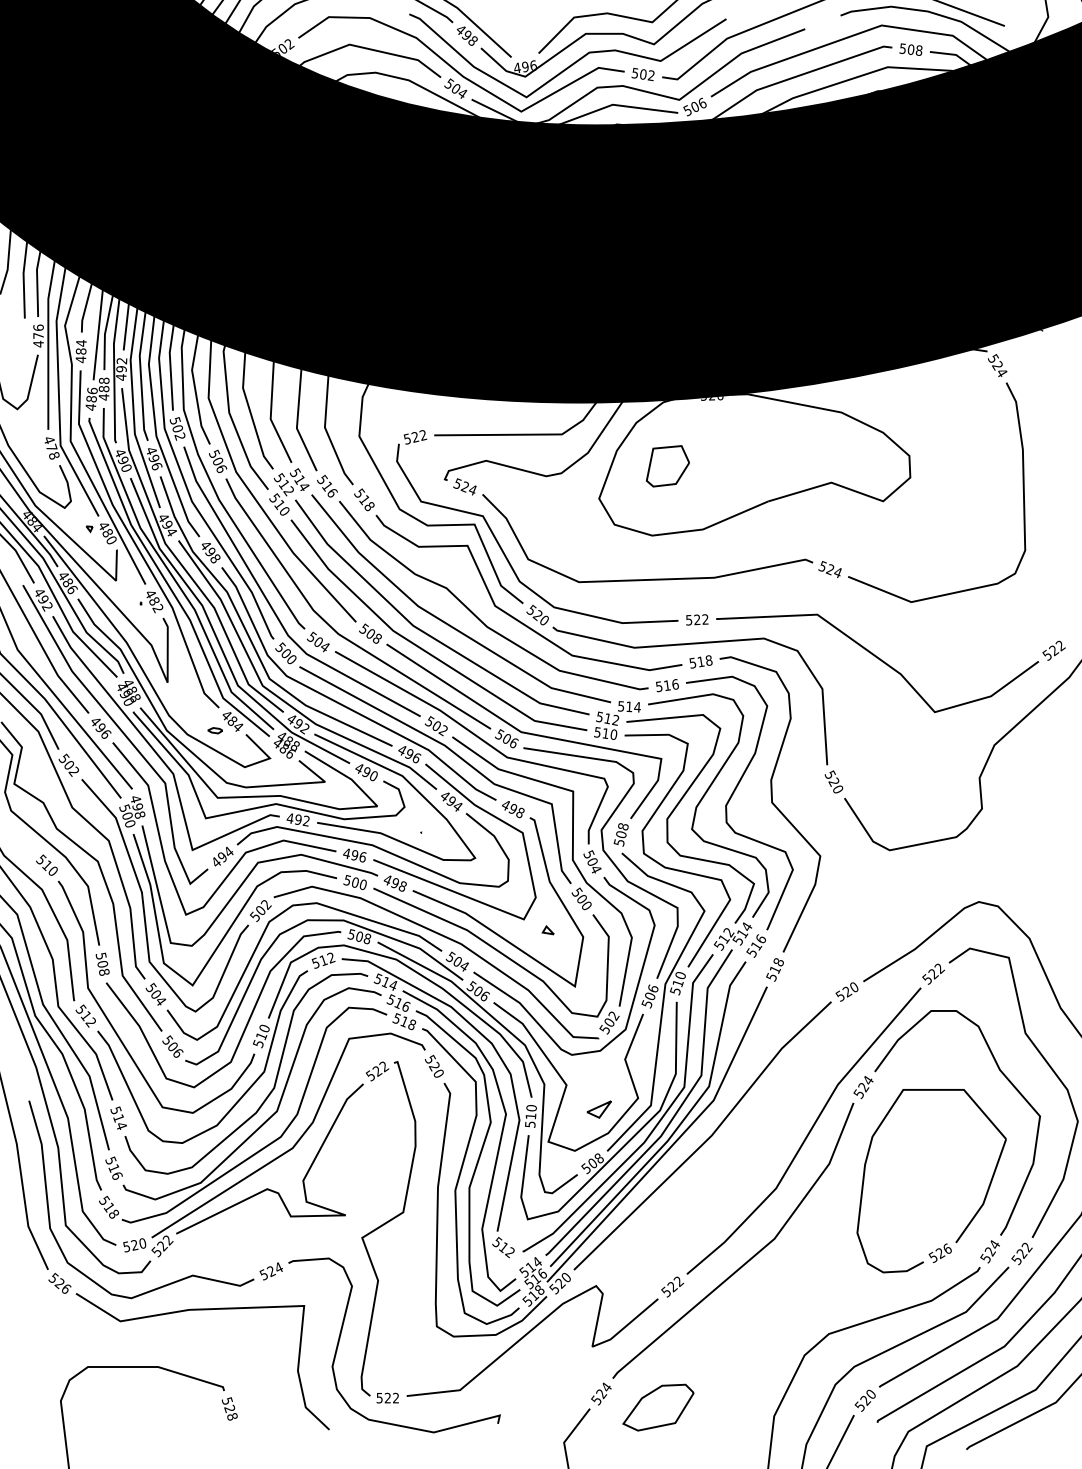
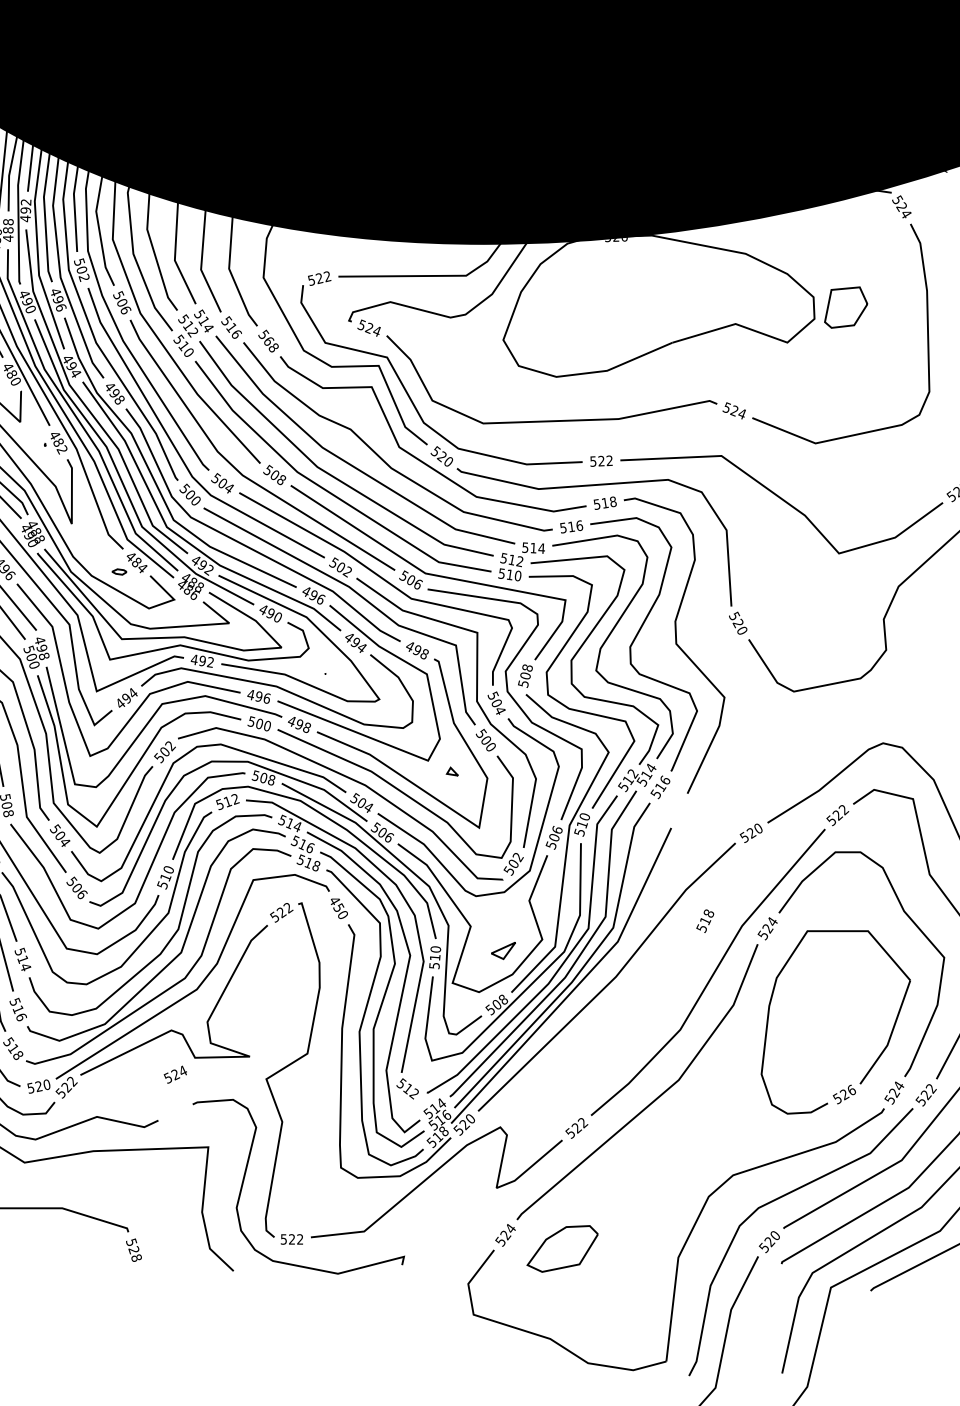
part: (667, 466) -> (845, 307), moved
text: (364, 500) -> (268, 341), 518 -> 568
text: (774, 969) -> (704, 920), moved
text: (432, 1062) -> (336, 903), 520 -> 450
text: (270, 1271) -> (174, 1074), moved

